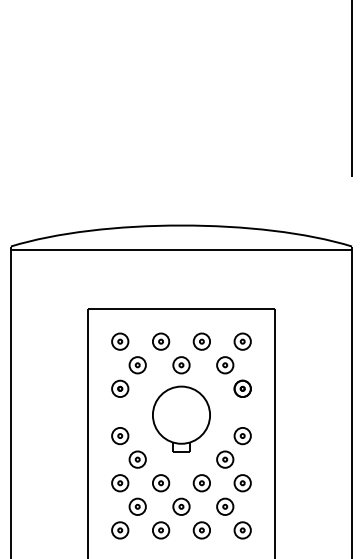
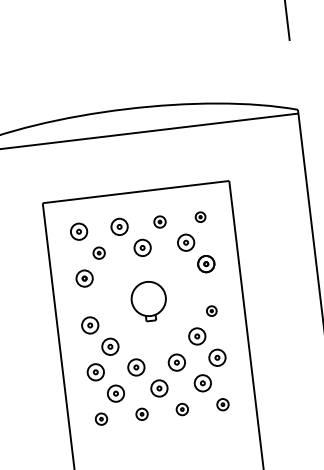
part: (201, 341) -> (159, 221), size x0.7
part: (242, 341) -> (200, 217), size x0.6
part: (137, 365) -> (99, 253), size x0.7
part: (181, 418) -> (148, 300), size x0.6
part: (242, 436) -> (211, 311), size x0.6
part: (120, 530) -> (101, 419), size x0.7
part: (161, 530) -> (142, 414), size x0.7
part: (201, 530) -> (182, 409), size x0.7
part: (242, 530) -> (222, 404), size x0.7

